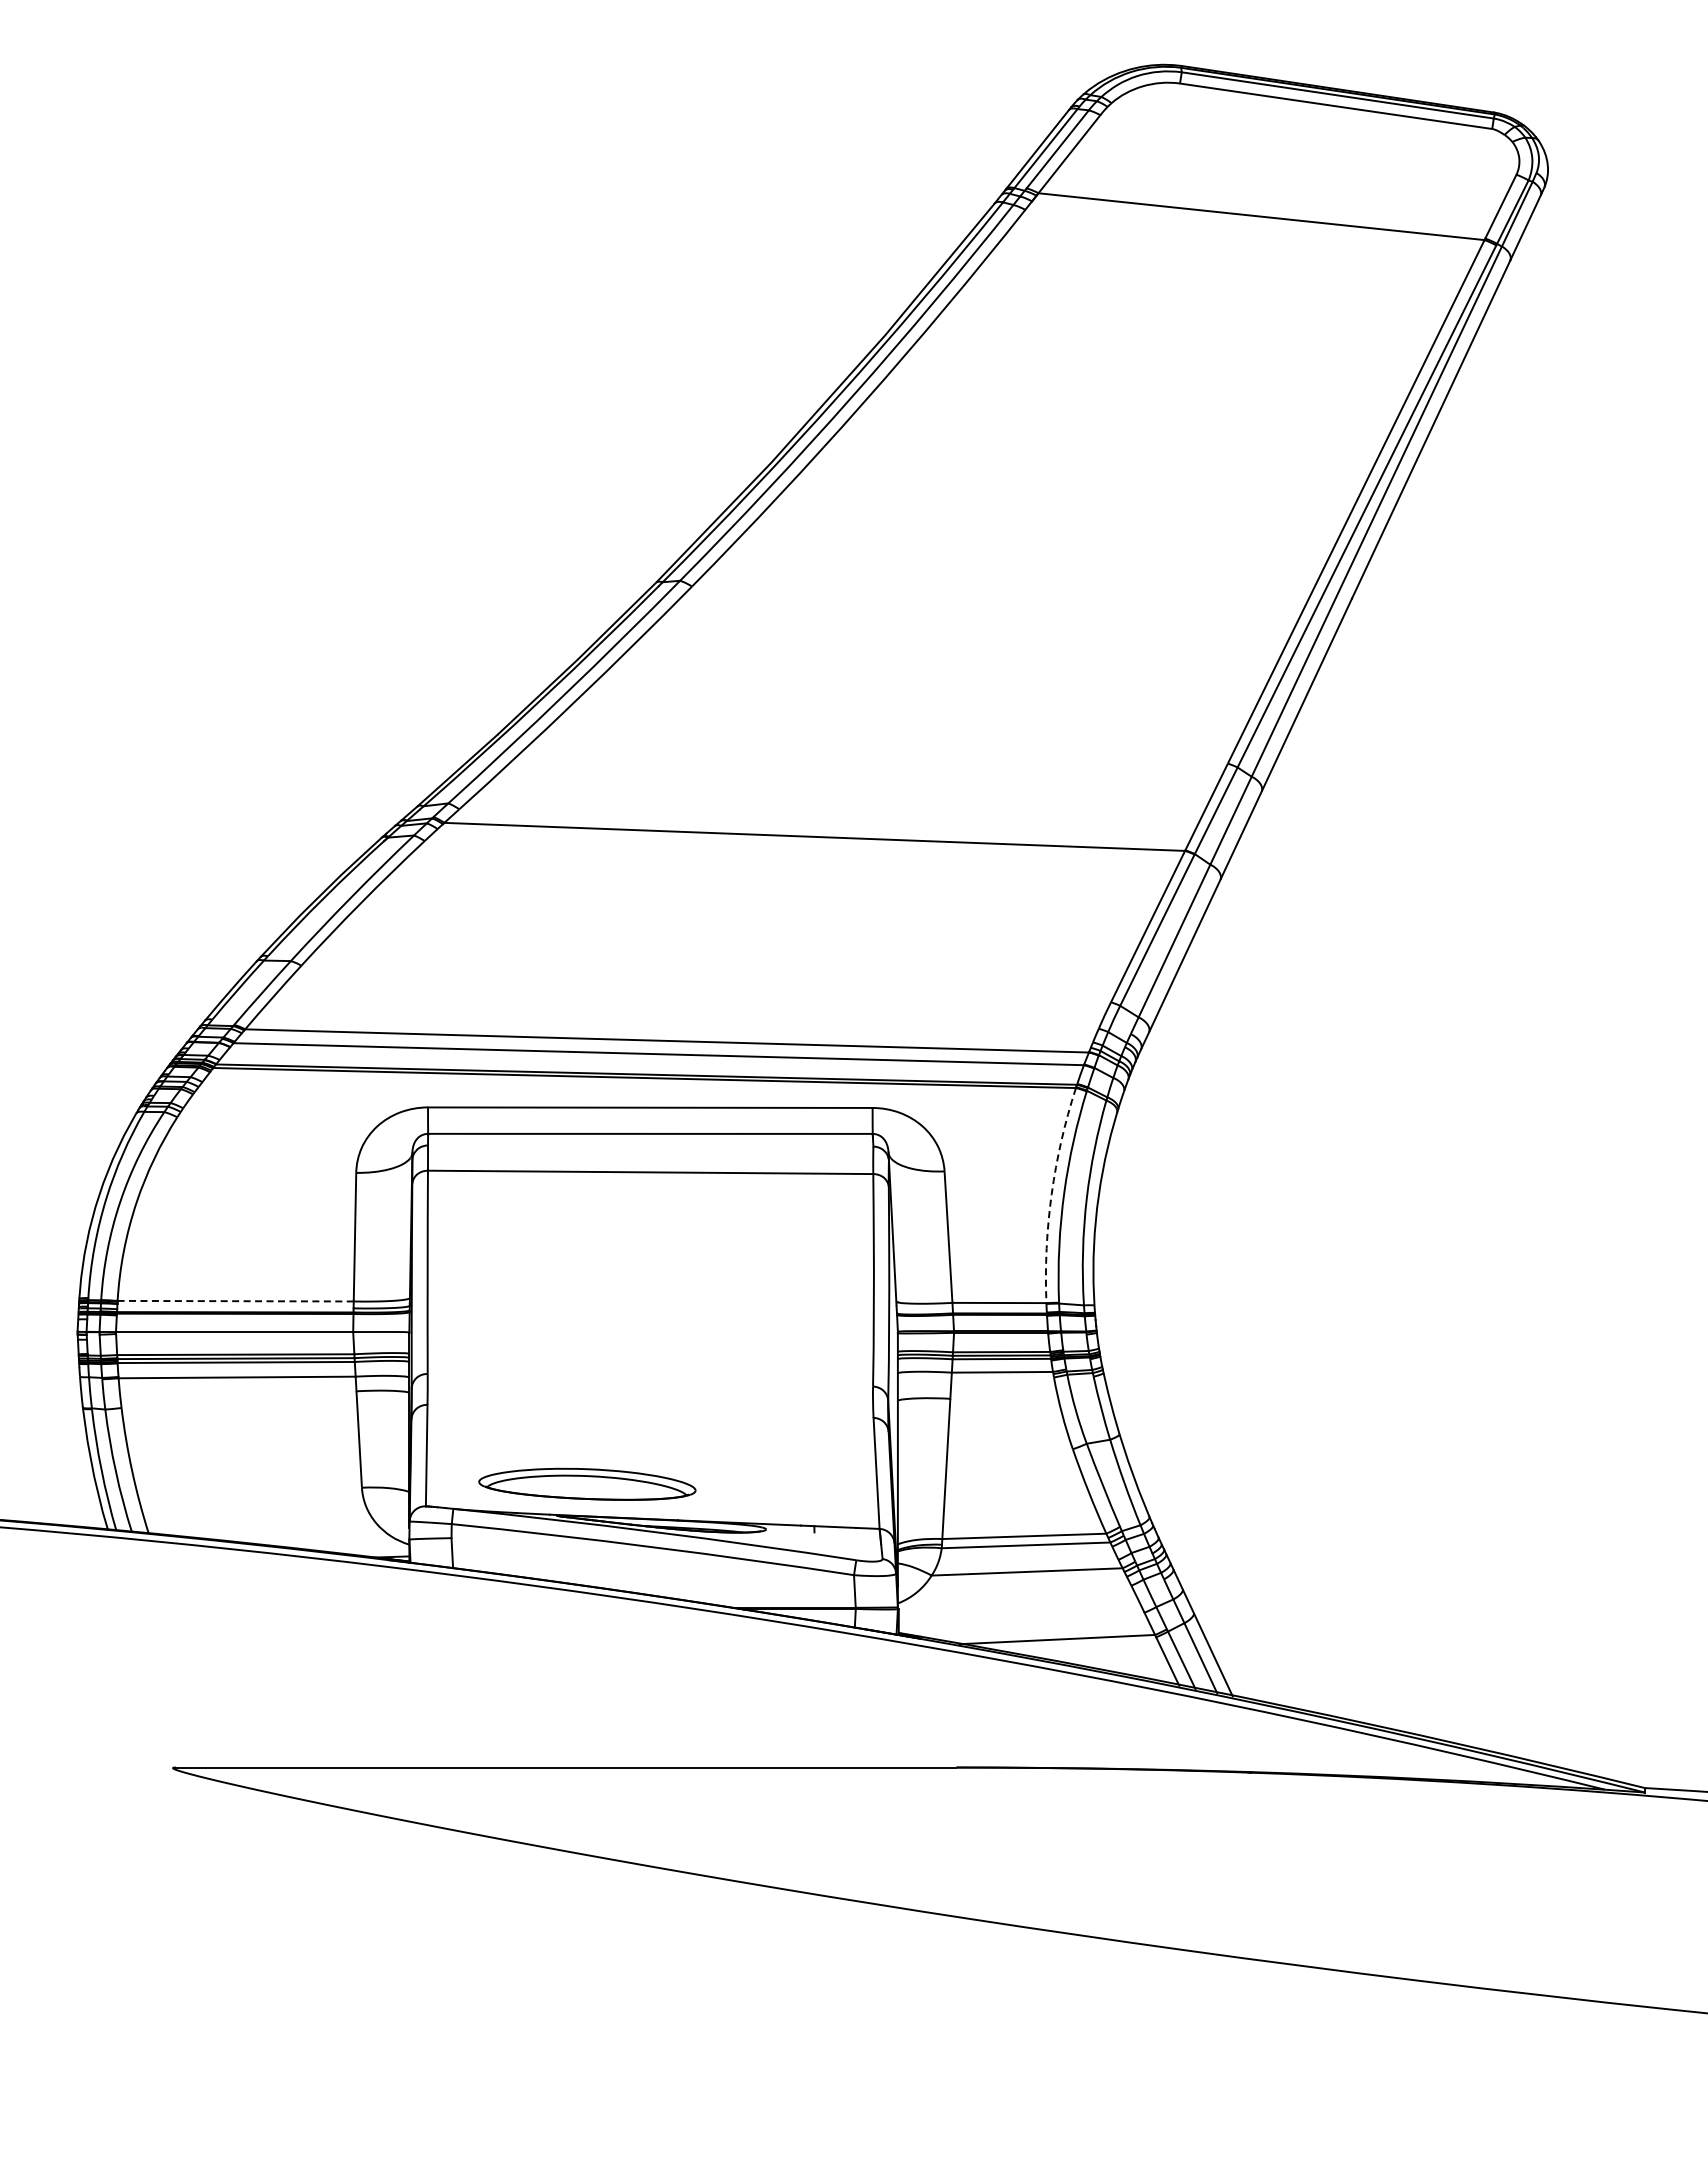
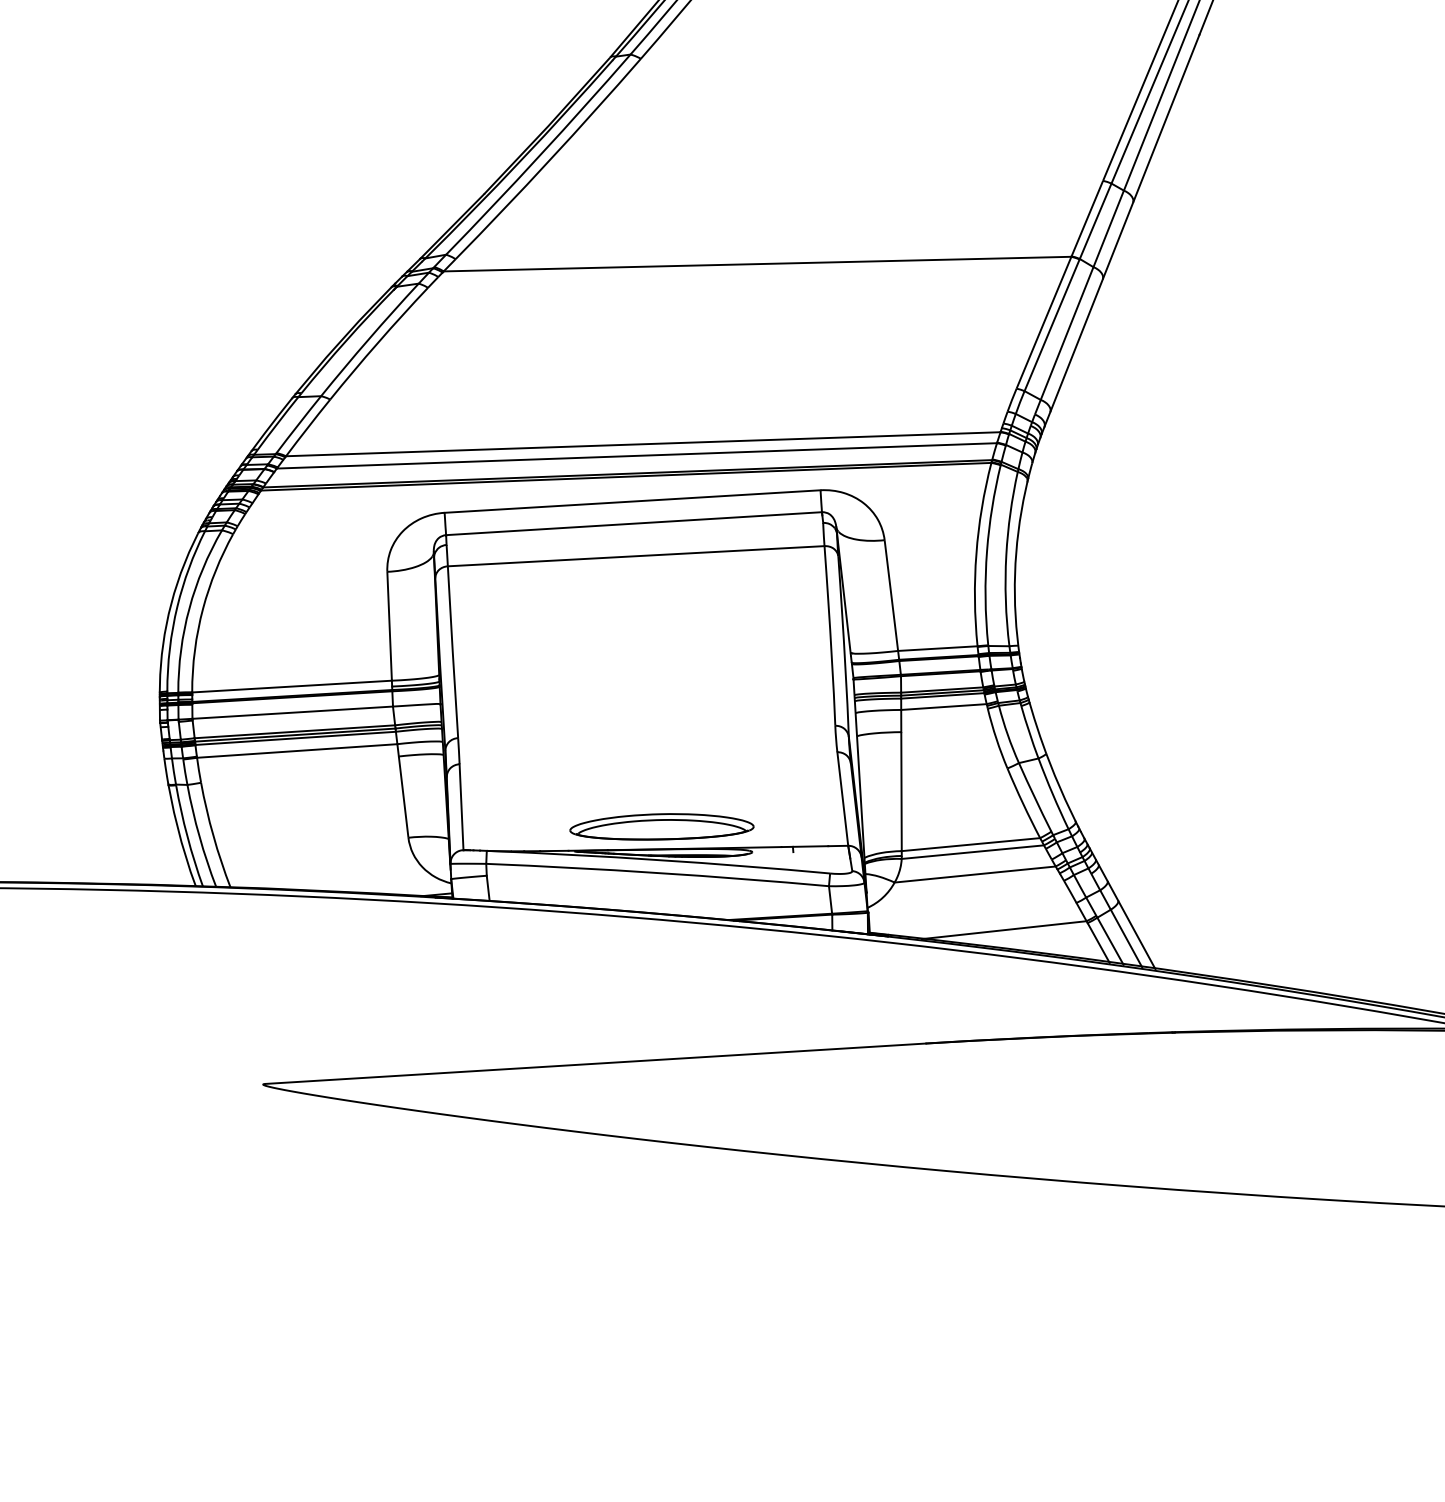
arc: (1051, 1194) -> (976, 554), dashed -> solid
line: (235, 1301) -> (291, 686), dashed -> solid
part: (587, 1483) -> (661, 826), moved

